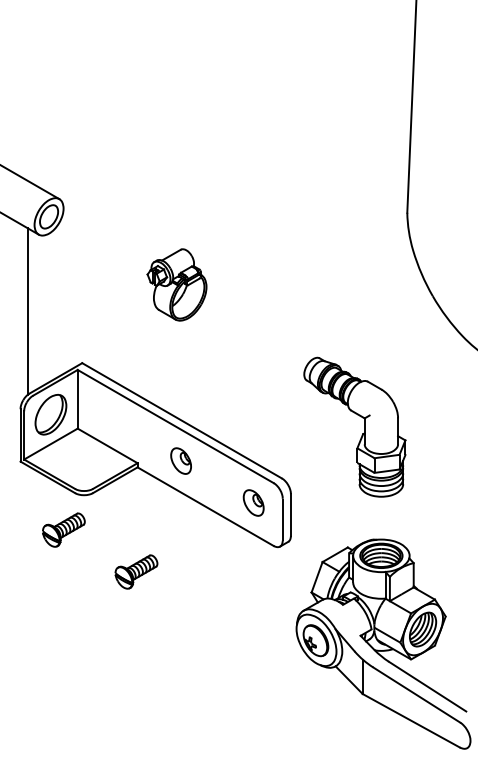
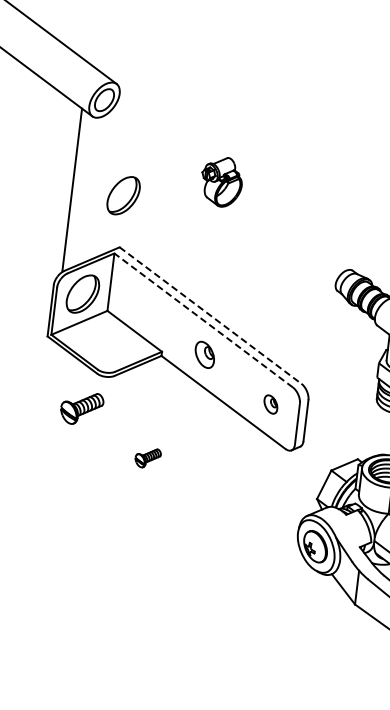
part: (176, 284) -> (221, 181), size x0.7
part: (79, 310) -> (123, 195), added
line: (182, 421) -> (210, 316), solid -> dashed
line: (175, 426) -> (203, 320), solid -> dashed
part: (253, 502) -> (270, 404), size x0.7
part: (136, 571) -> (148, 457), size x0.6

